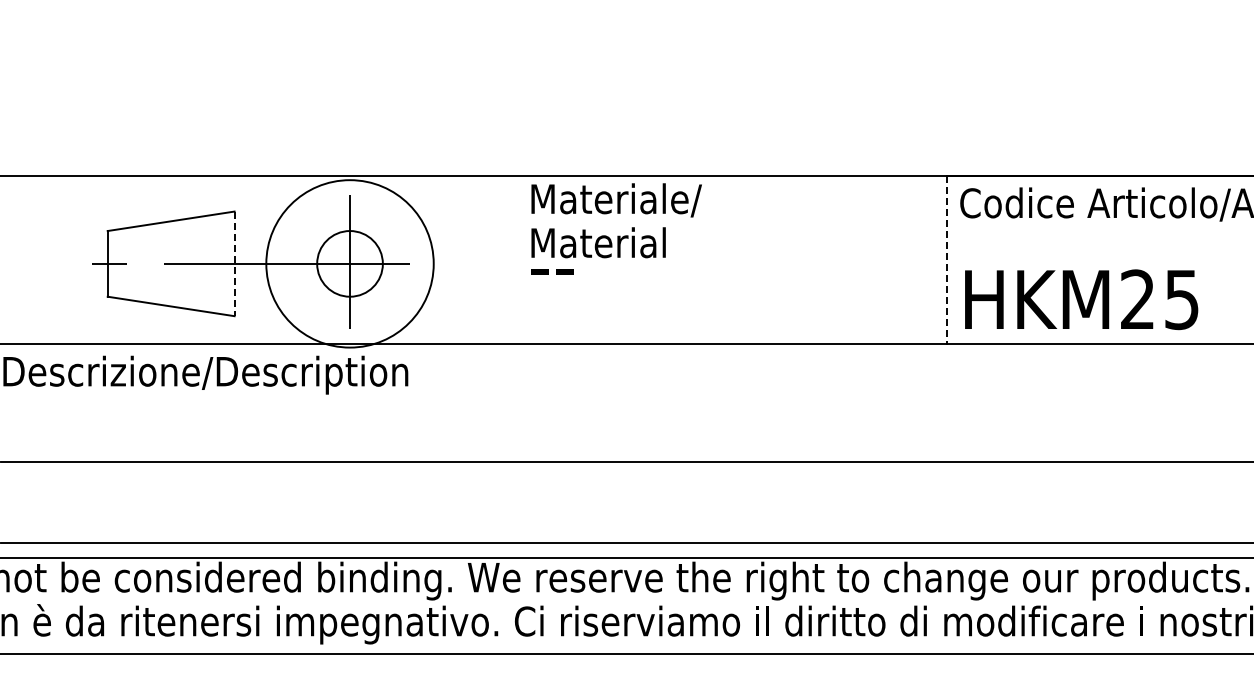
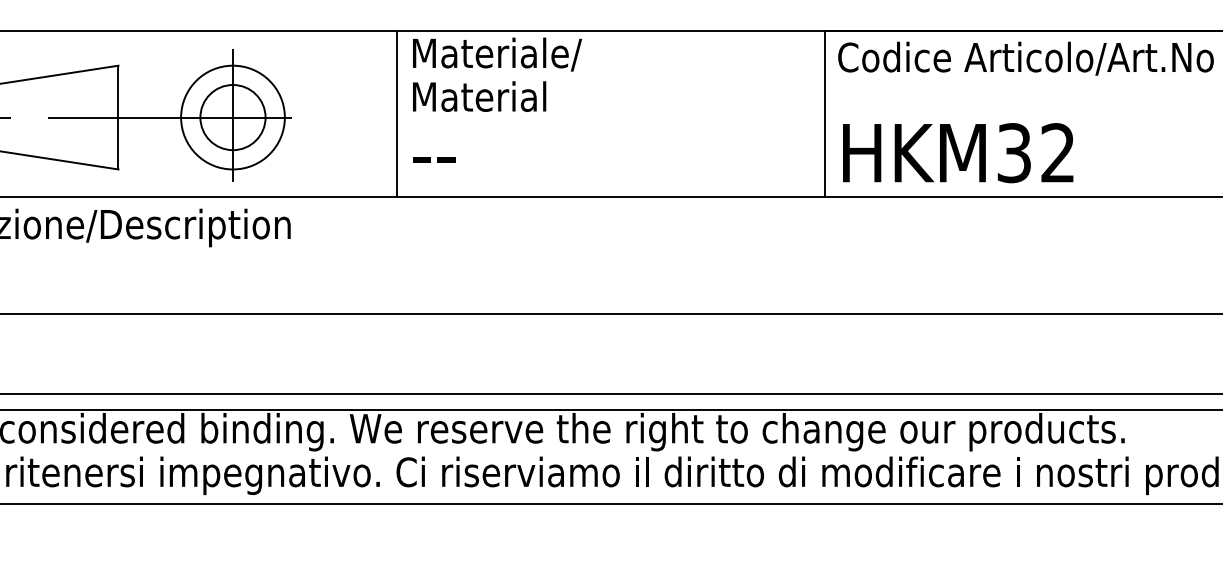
line: (515, 260) -> (397, 114), added
line: (947, 260) -> (825, 114), dashed -> solid
circle: (349, 263) -> (232, 117), size x0.62
line: (234, 264) -> (118, 118), dashed -> solid
text: (552, 271) -> (433, 159), moved
text: (1159, 299) -> (1035, 152), HKM25 -> HKM32

